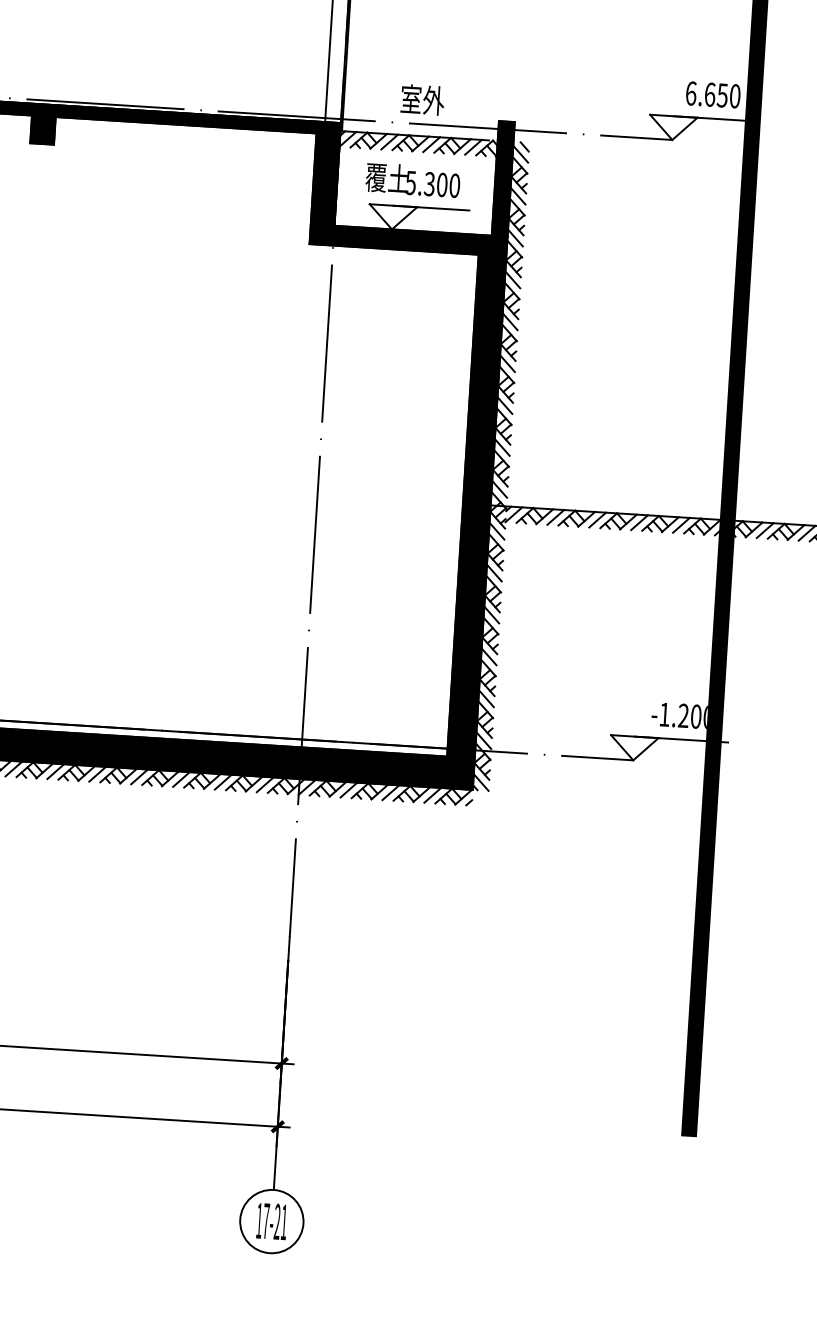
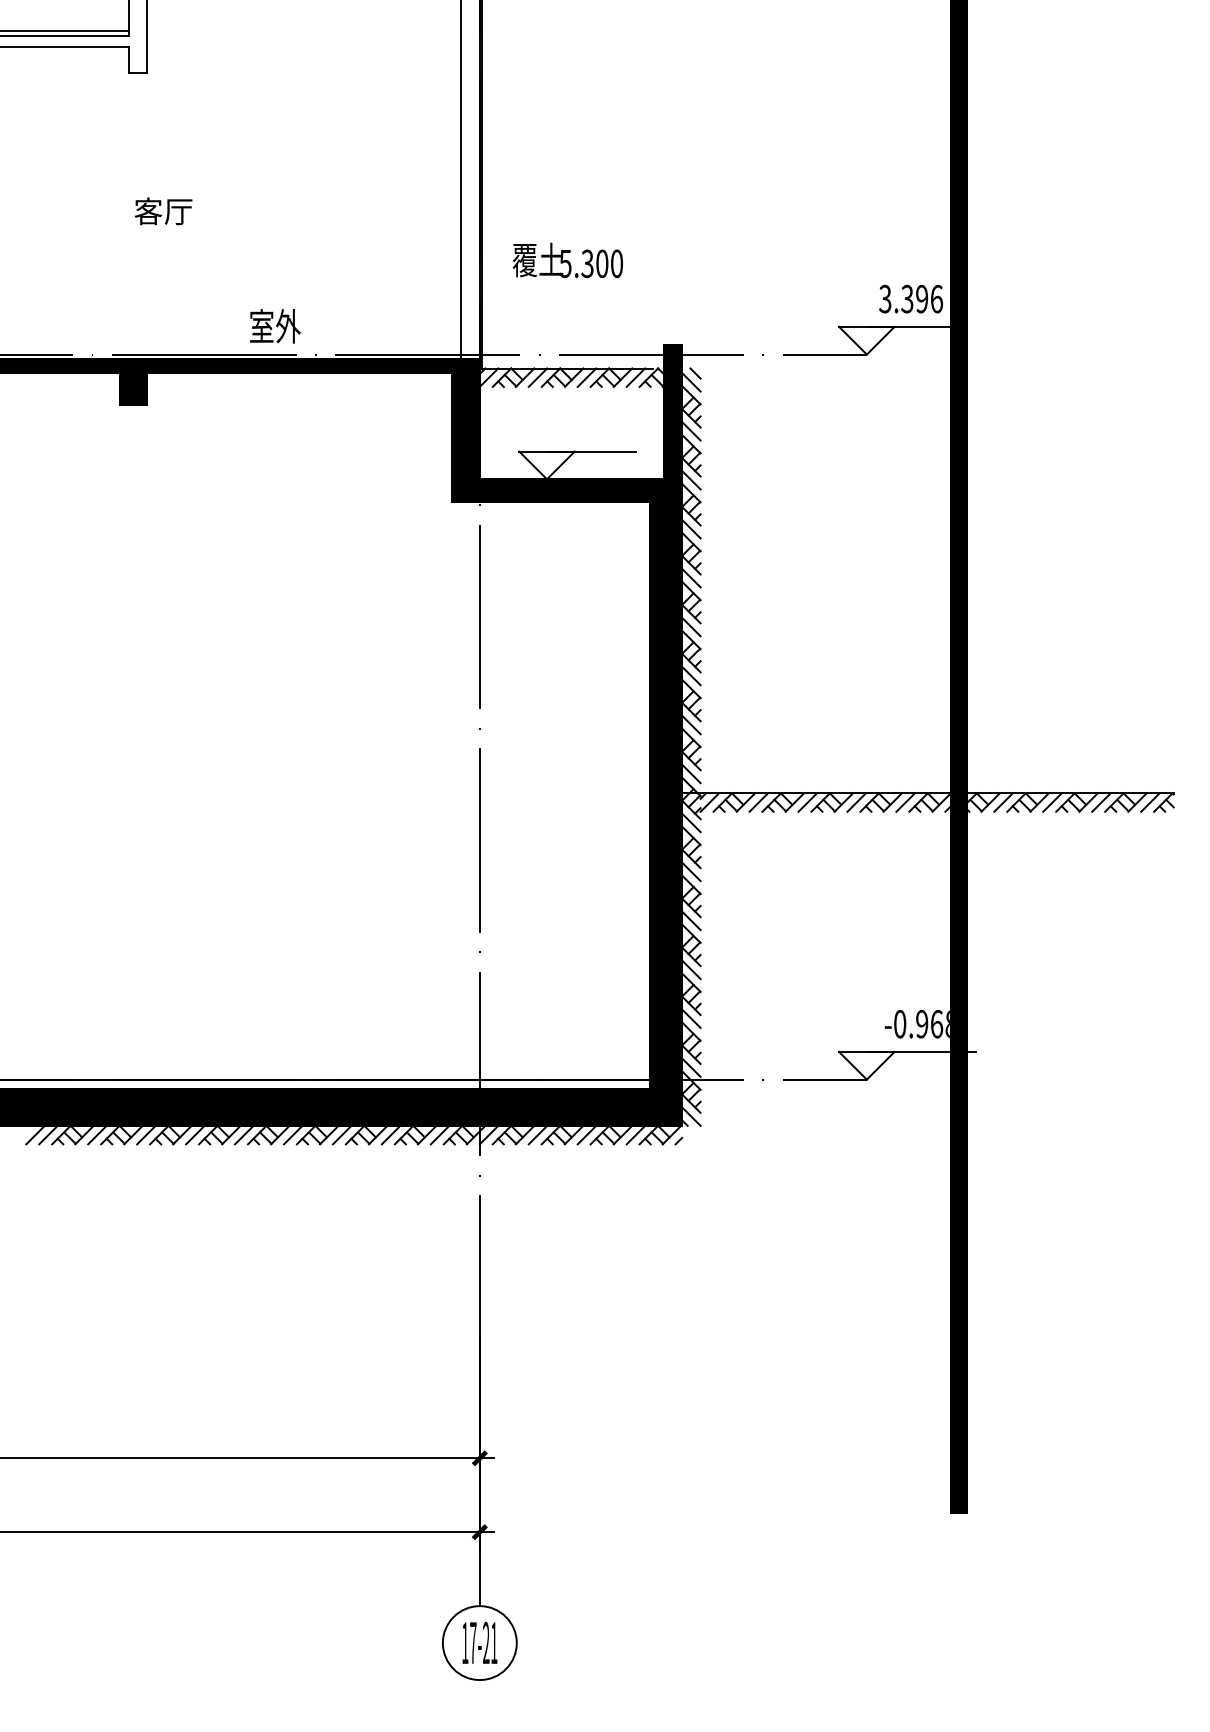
text: (713, 94) -> (911, 298), 6.650 -> 3.396
text: (422, 100) -> (275, 326), moved
text: (412, 180) -> (567, 260), moved
text: (683, 716) -> (921, 1024), -1.200 -> -0.968

